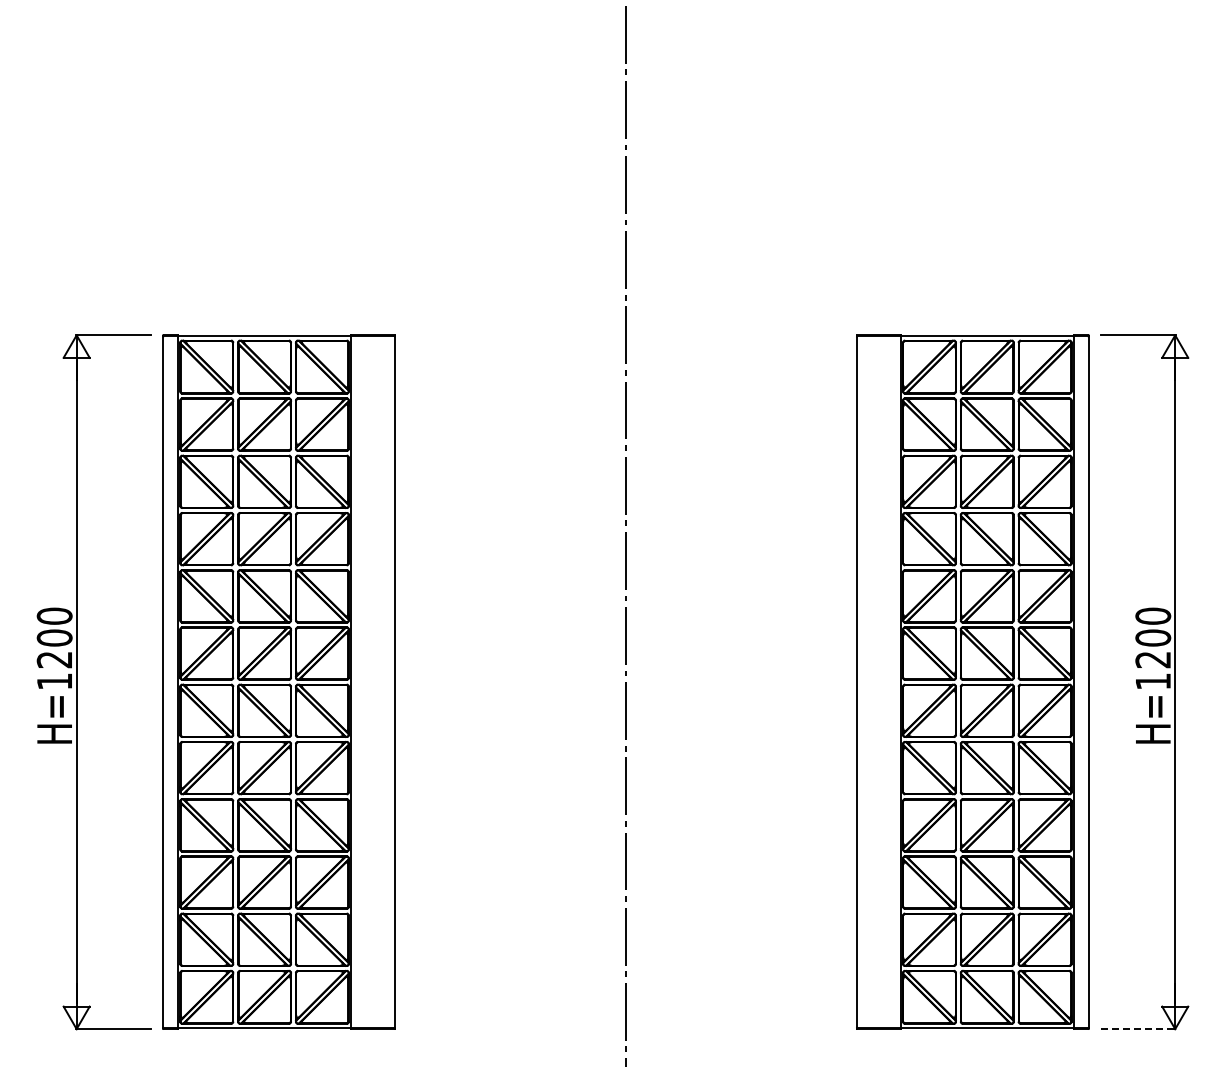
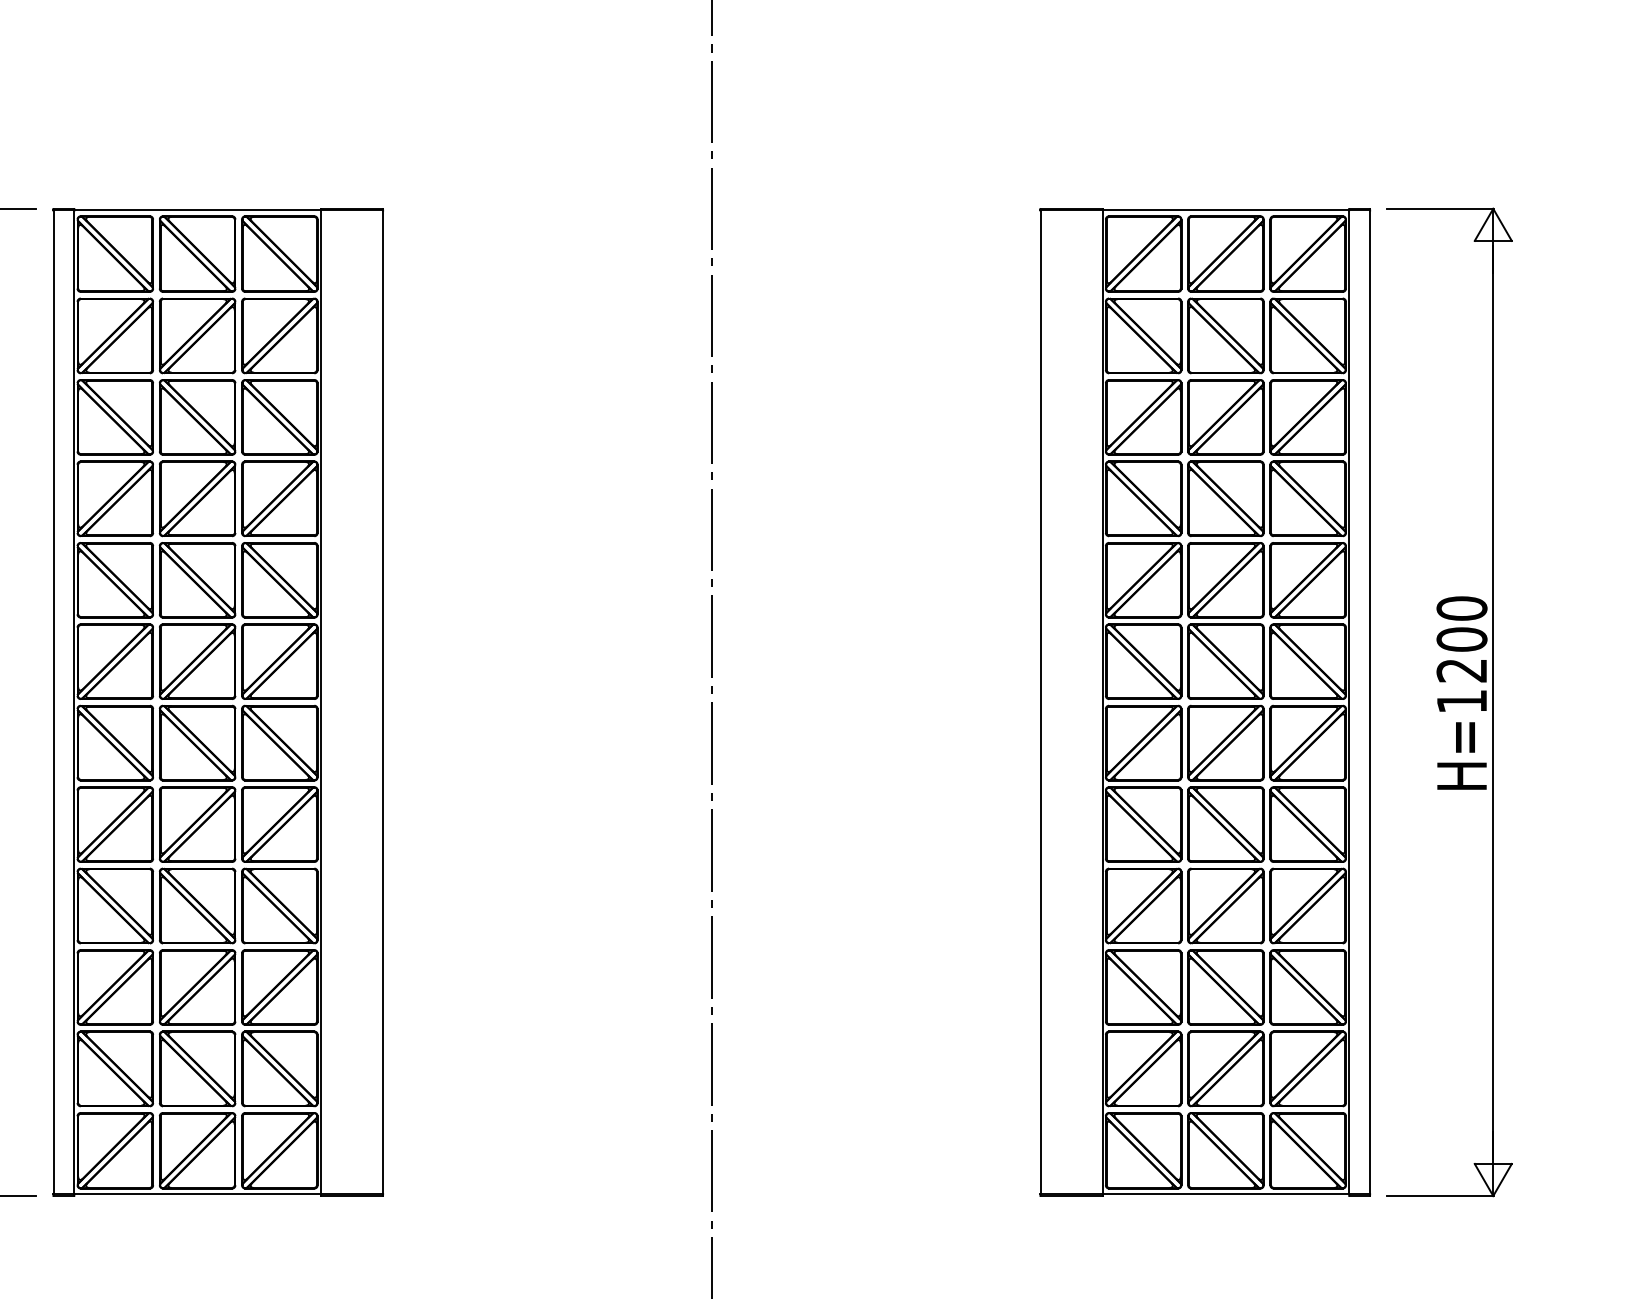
line: (1138, 1029) -> (1441, 1196), dashed -> solid

